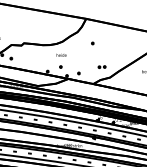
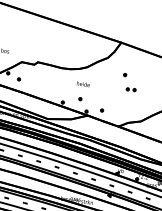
part: (101, 66) -> (130, 88), moved

